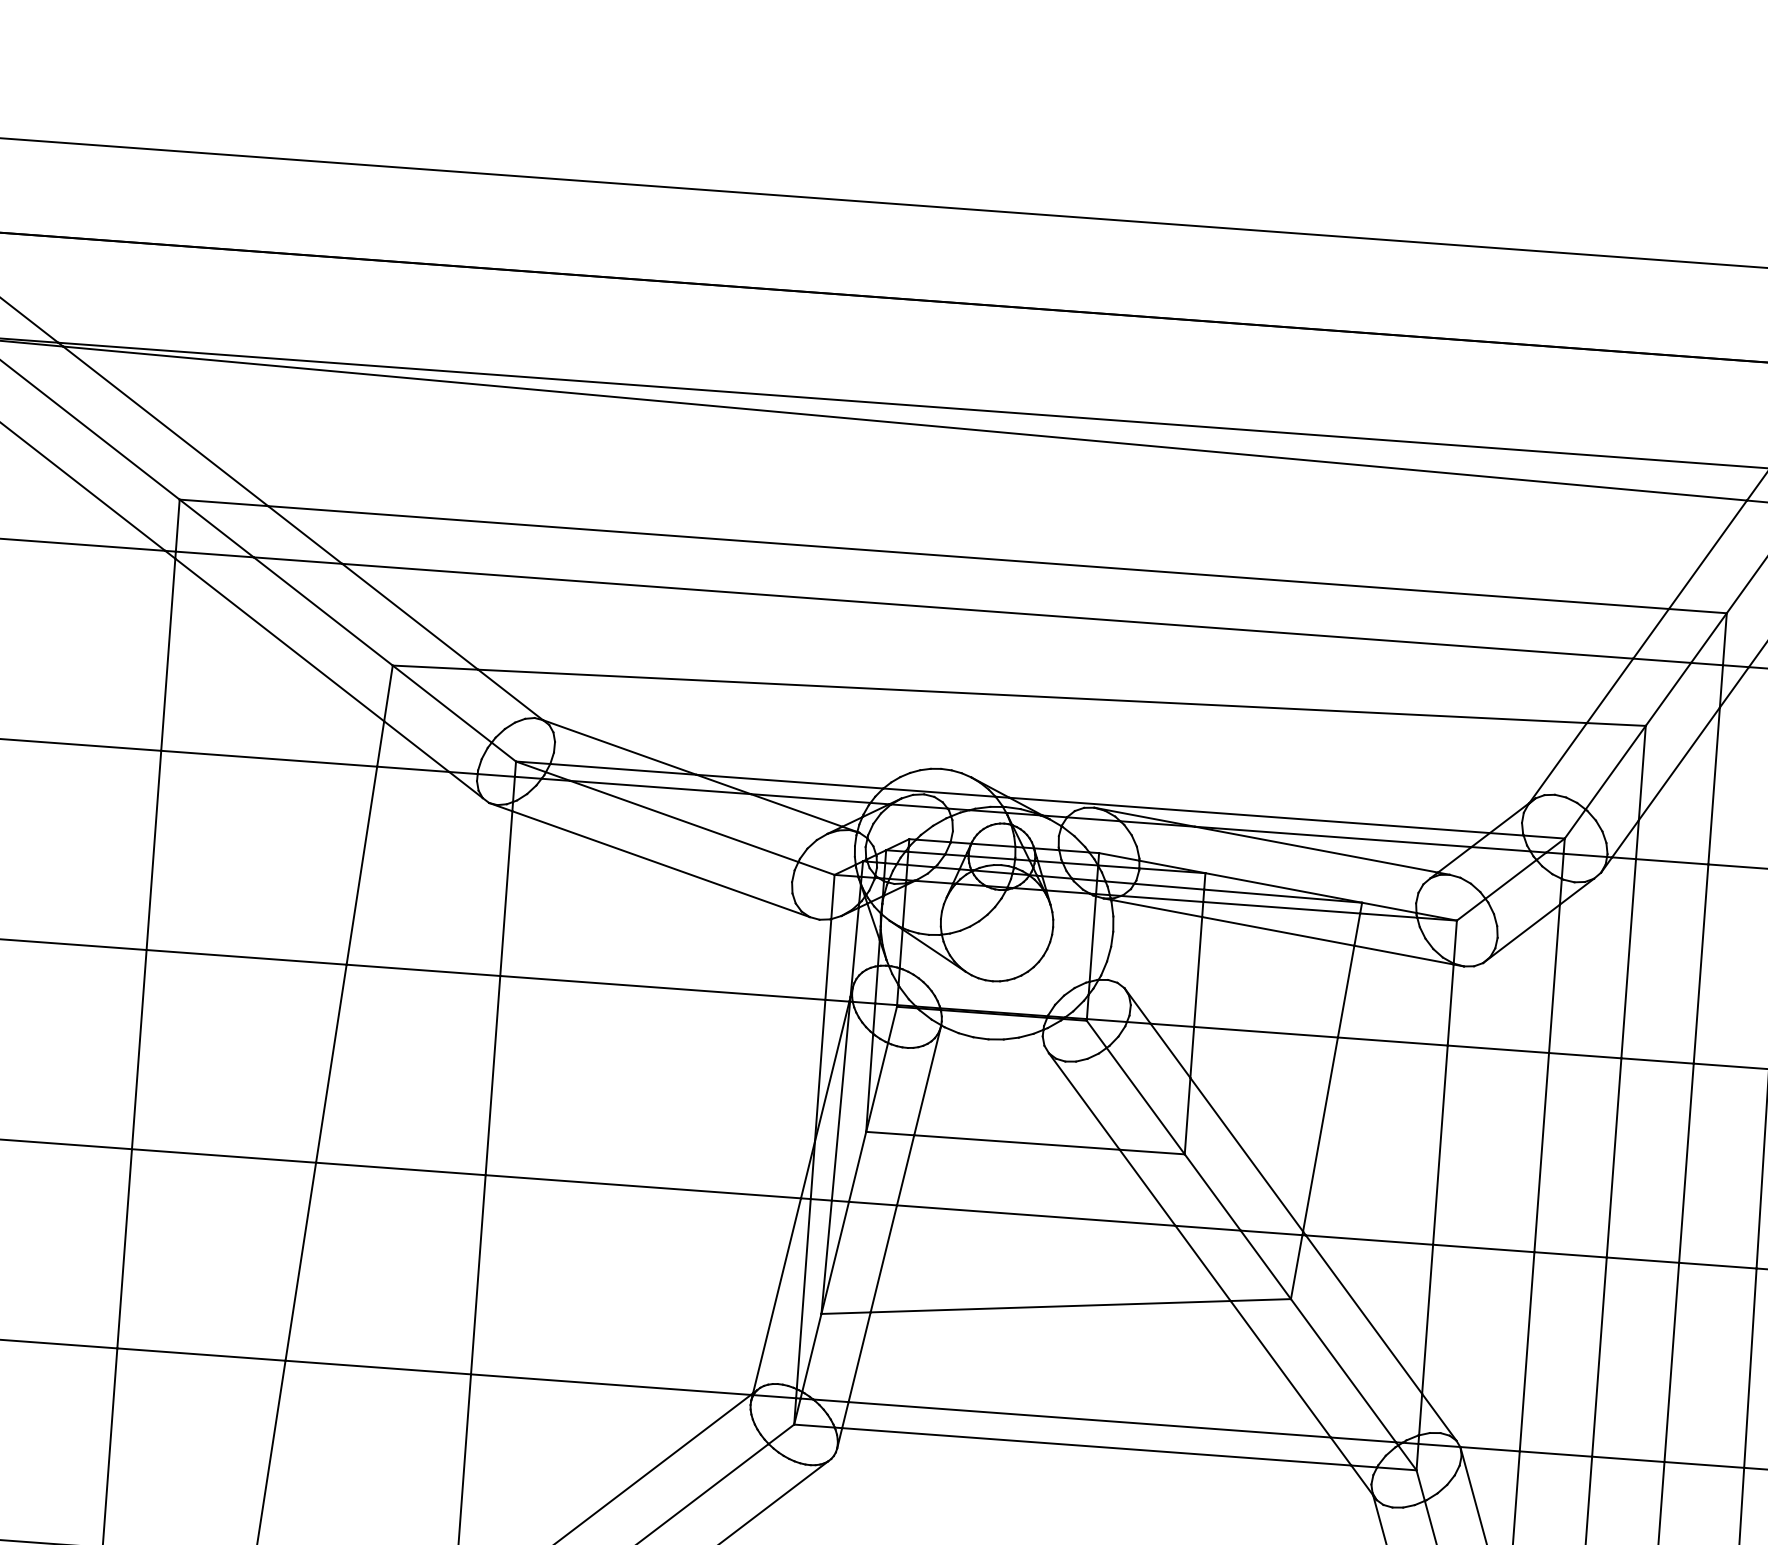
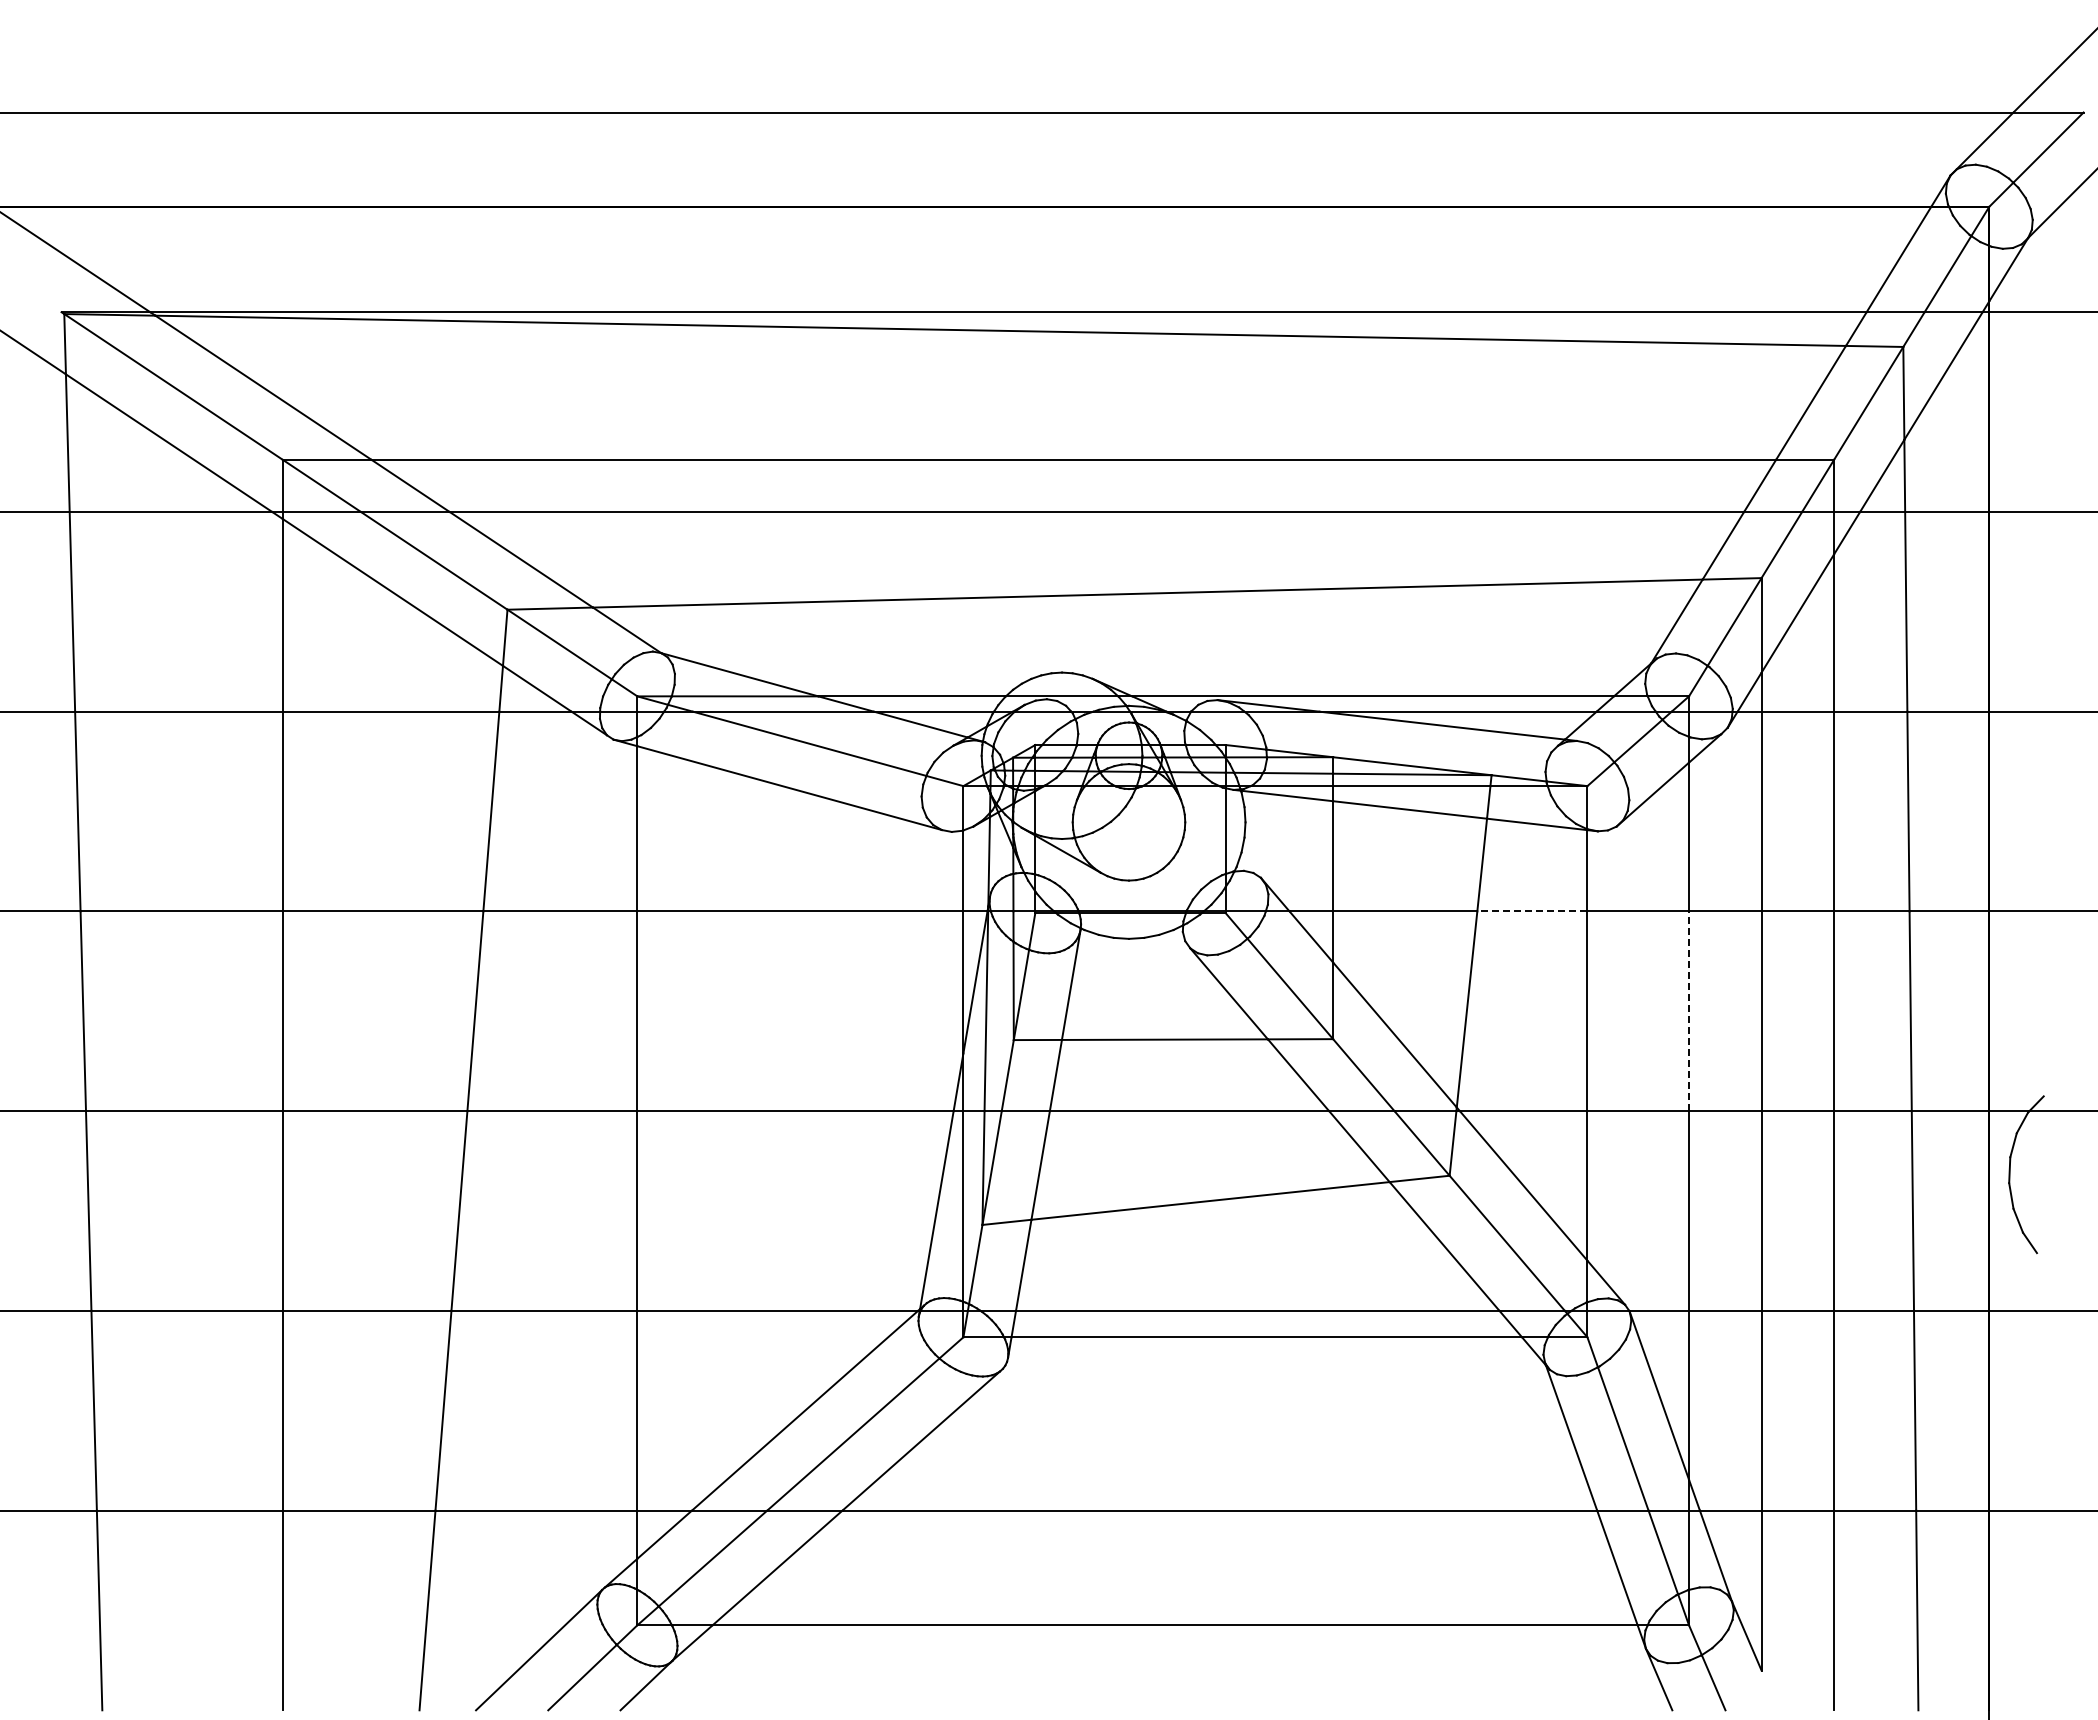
line: (1391, 1041) -> (1531, 911), solid -> dashed
line: (1542, 1152) -> (1689, 1011), solid -> dashed

